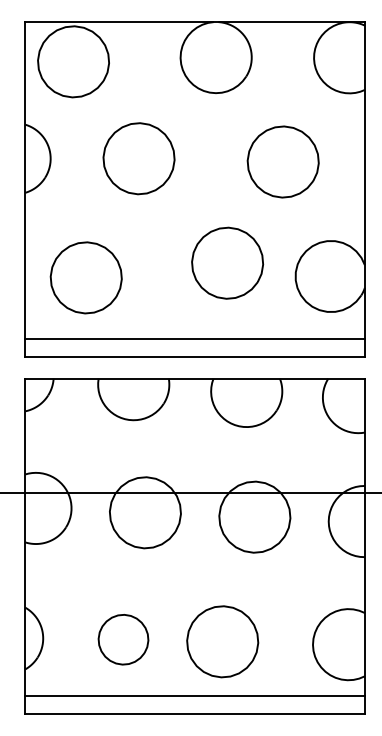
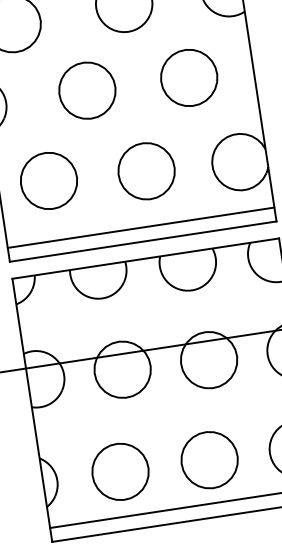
part: (138, 158) -> (86, 90), moved
part: (227, 262) -> (146, 170), moved
part: (85, 277) -> (48, 180), moved
part: (123, 639) -> (120, 471), size x1.43
part: (222, 641) -> (209, 459), moved

